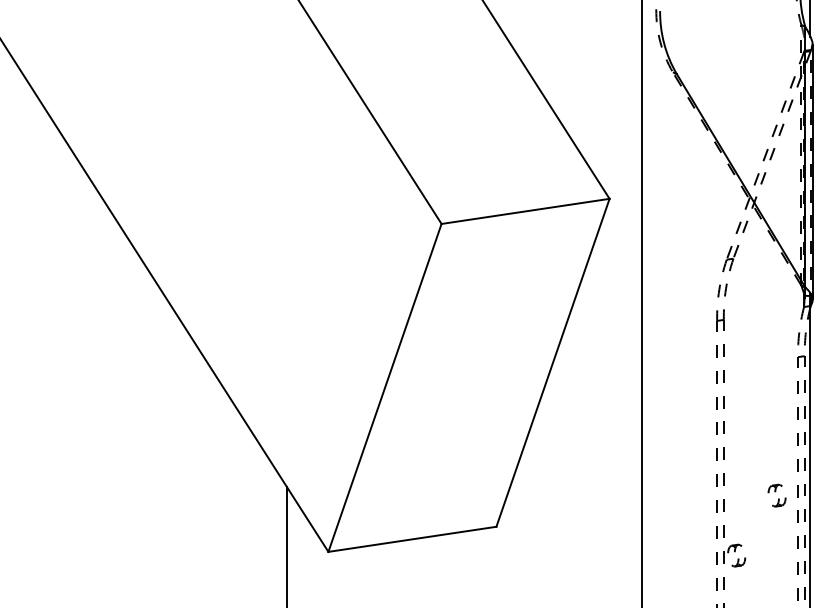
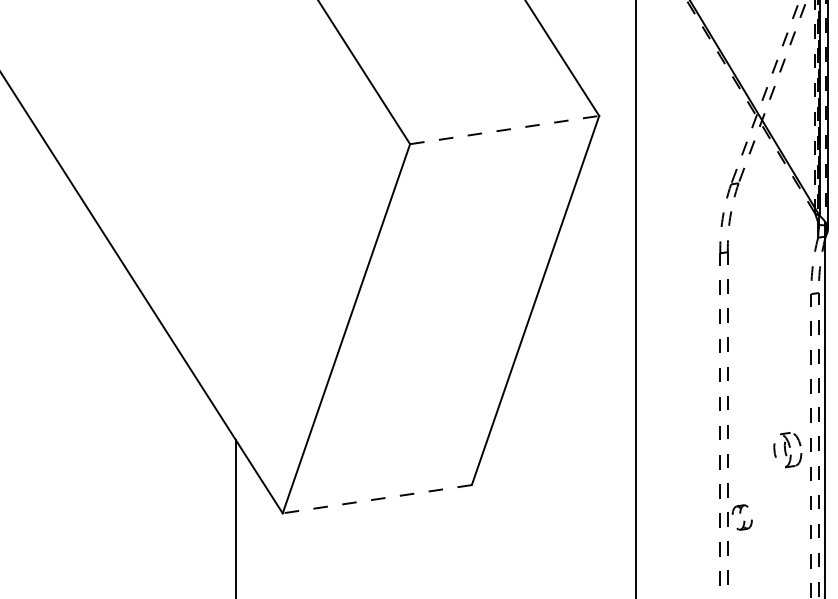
line: (525, 211) -> (504, 130), solid -> dashed
part: (776, 495) -> (787, 449), size x1.4
line: (412, 539) -> (377, 499), solid -> dashed

